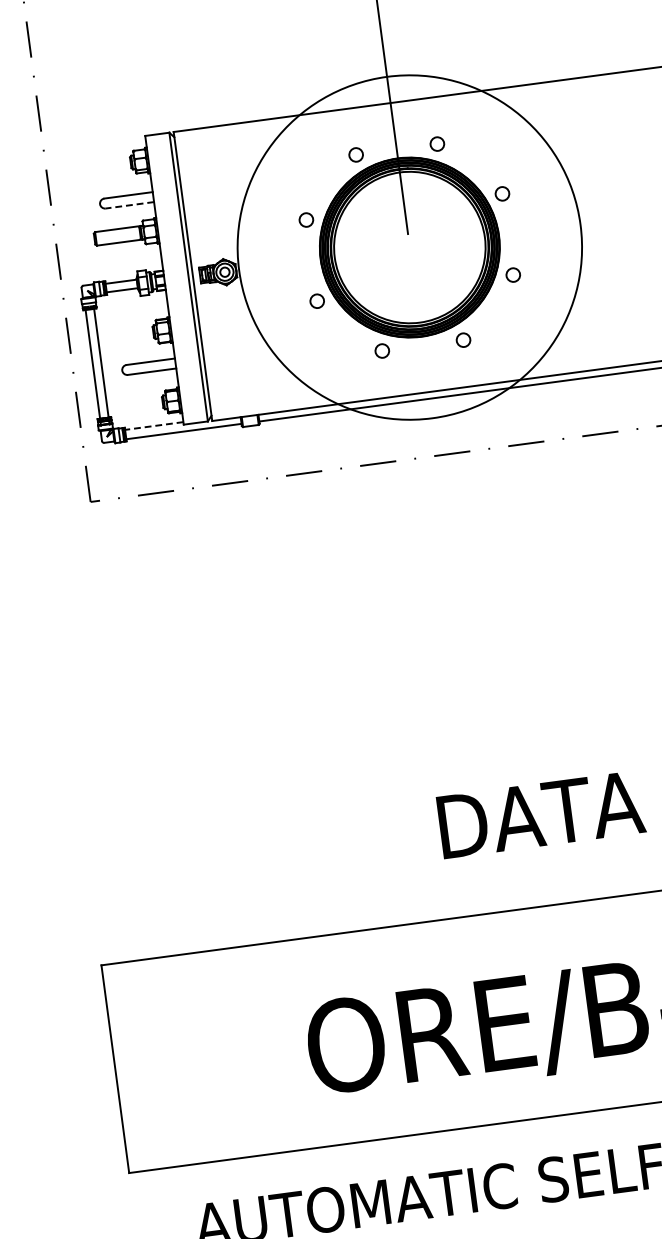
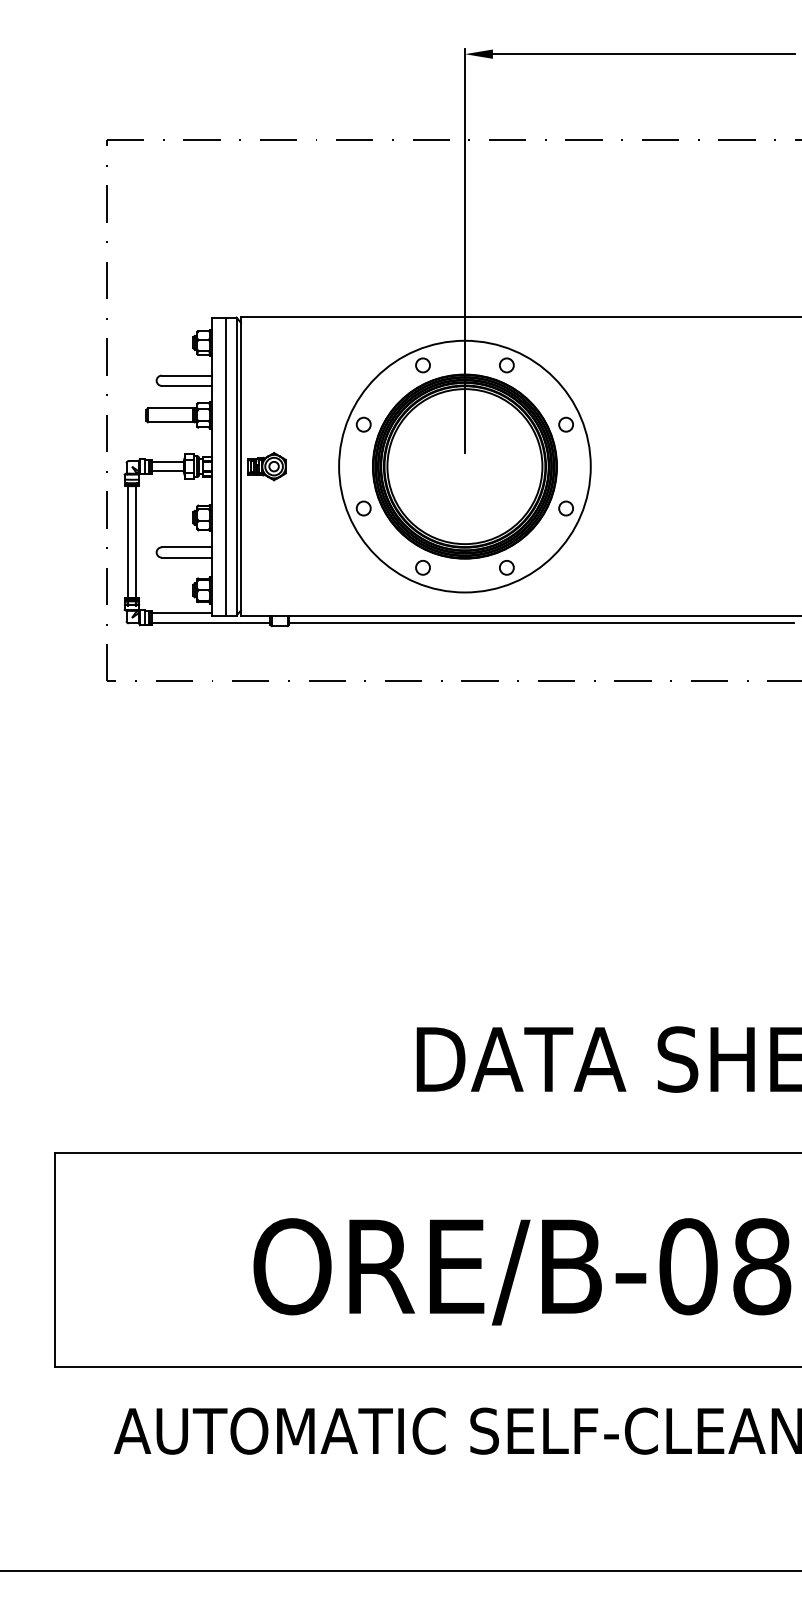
line: (129, 204) -> (186, 385), dashed -> solid
circle: (409, 247) -> (464, 466), size x0.71
line: (178, 278) -> (226, 466), added
line: (154, 426) -> (181, 613), dashed -> solid

